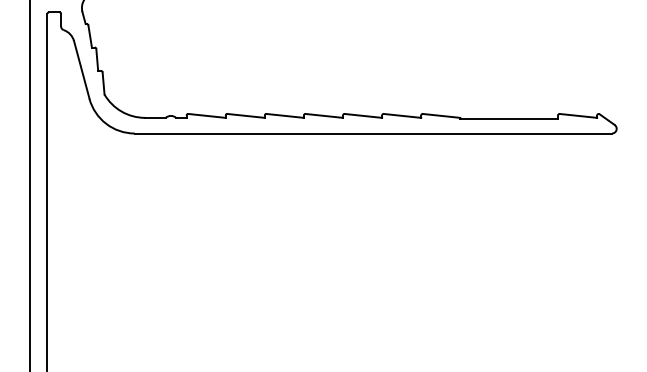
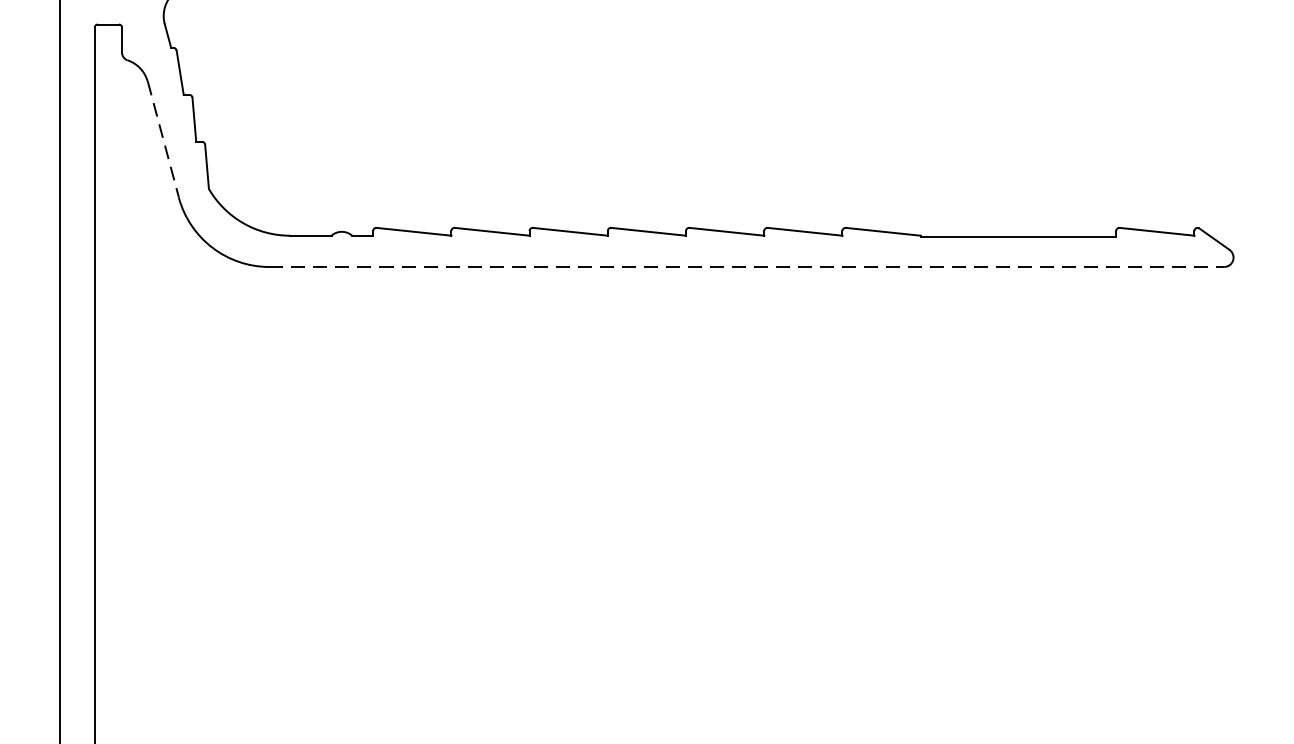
line: (81, 69) -> (162, 138), solid -> dashed
line: (373, 133) -> (747, 266), solid -> dashed

